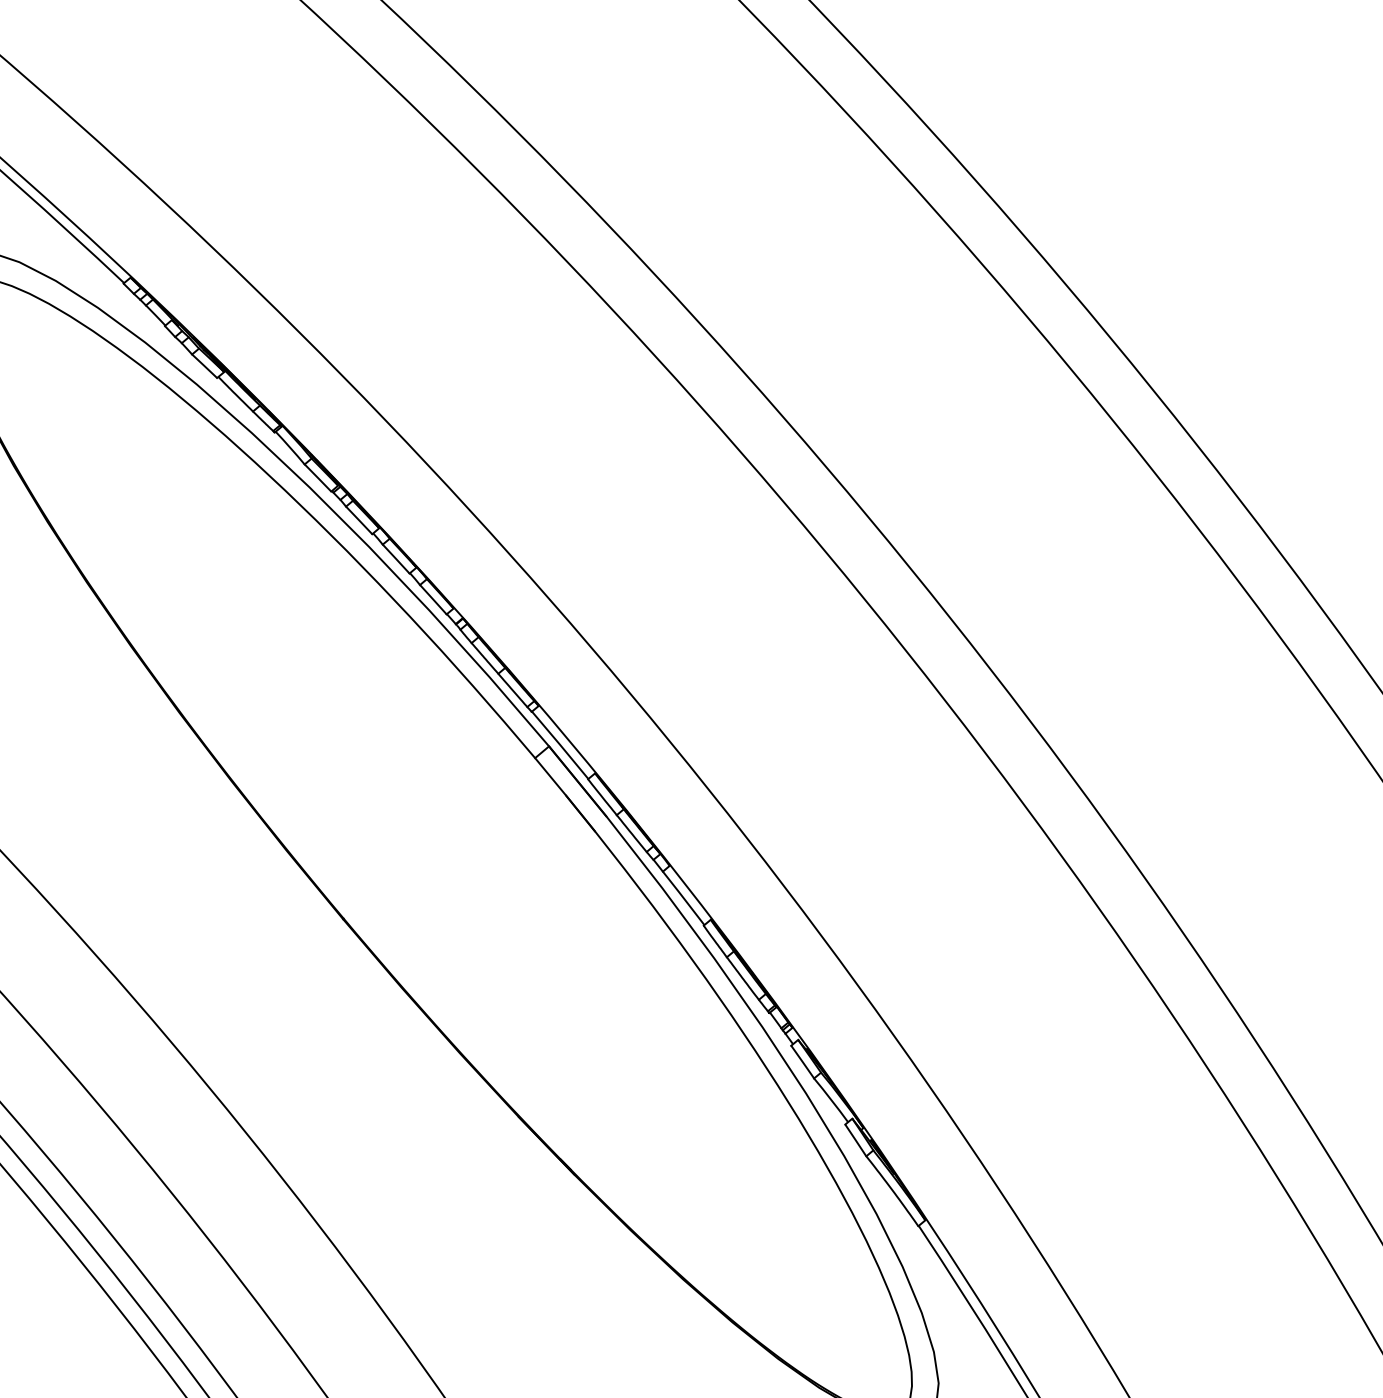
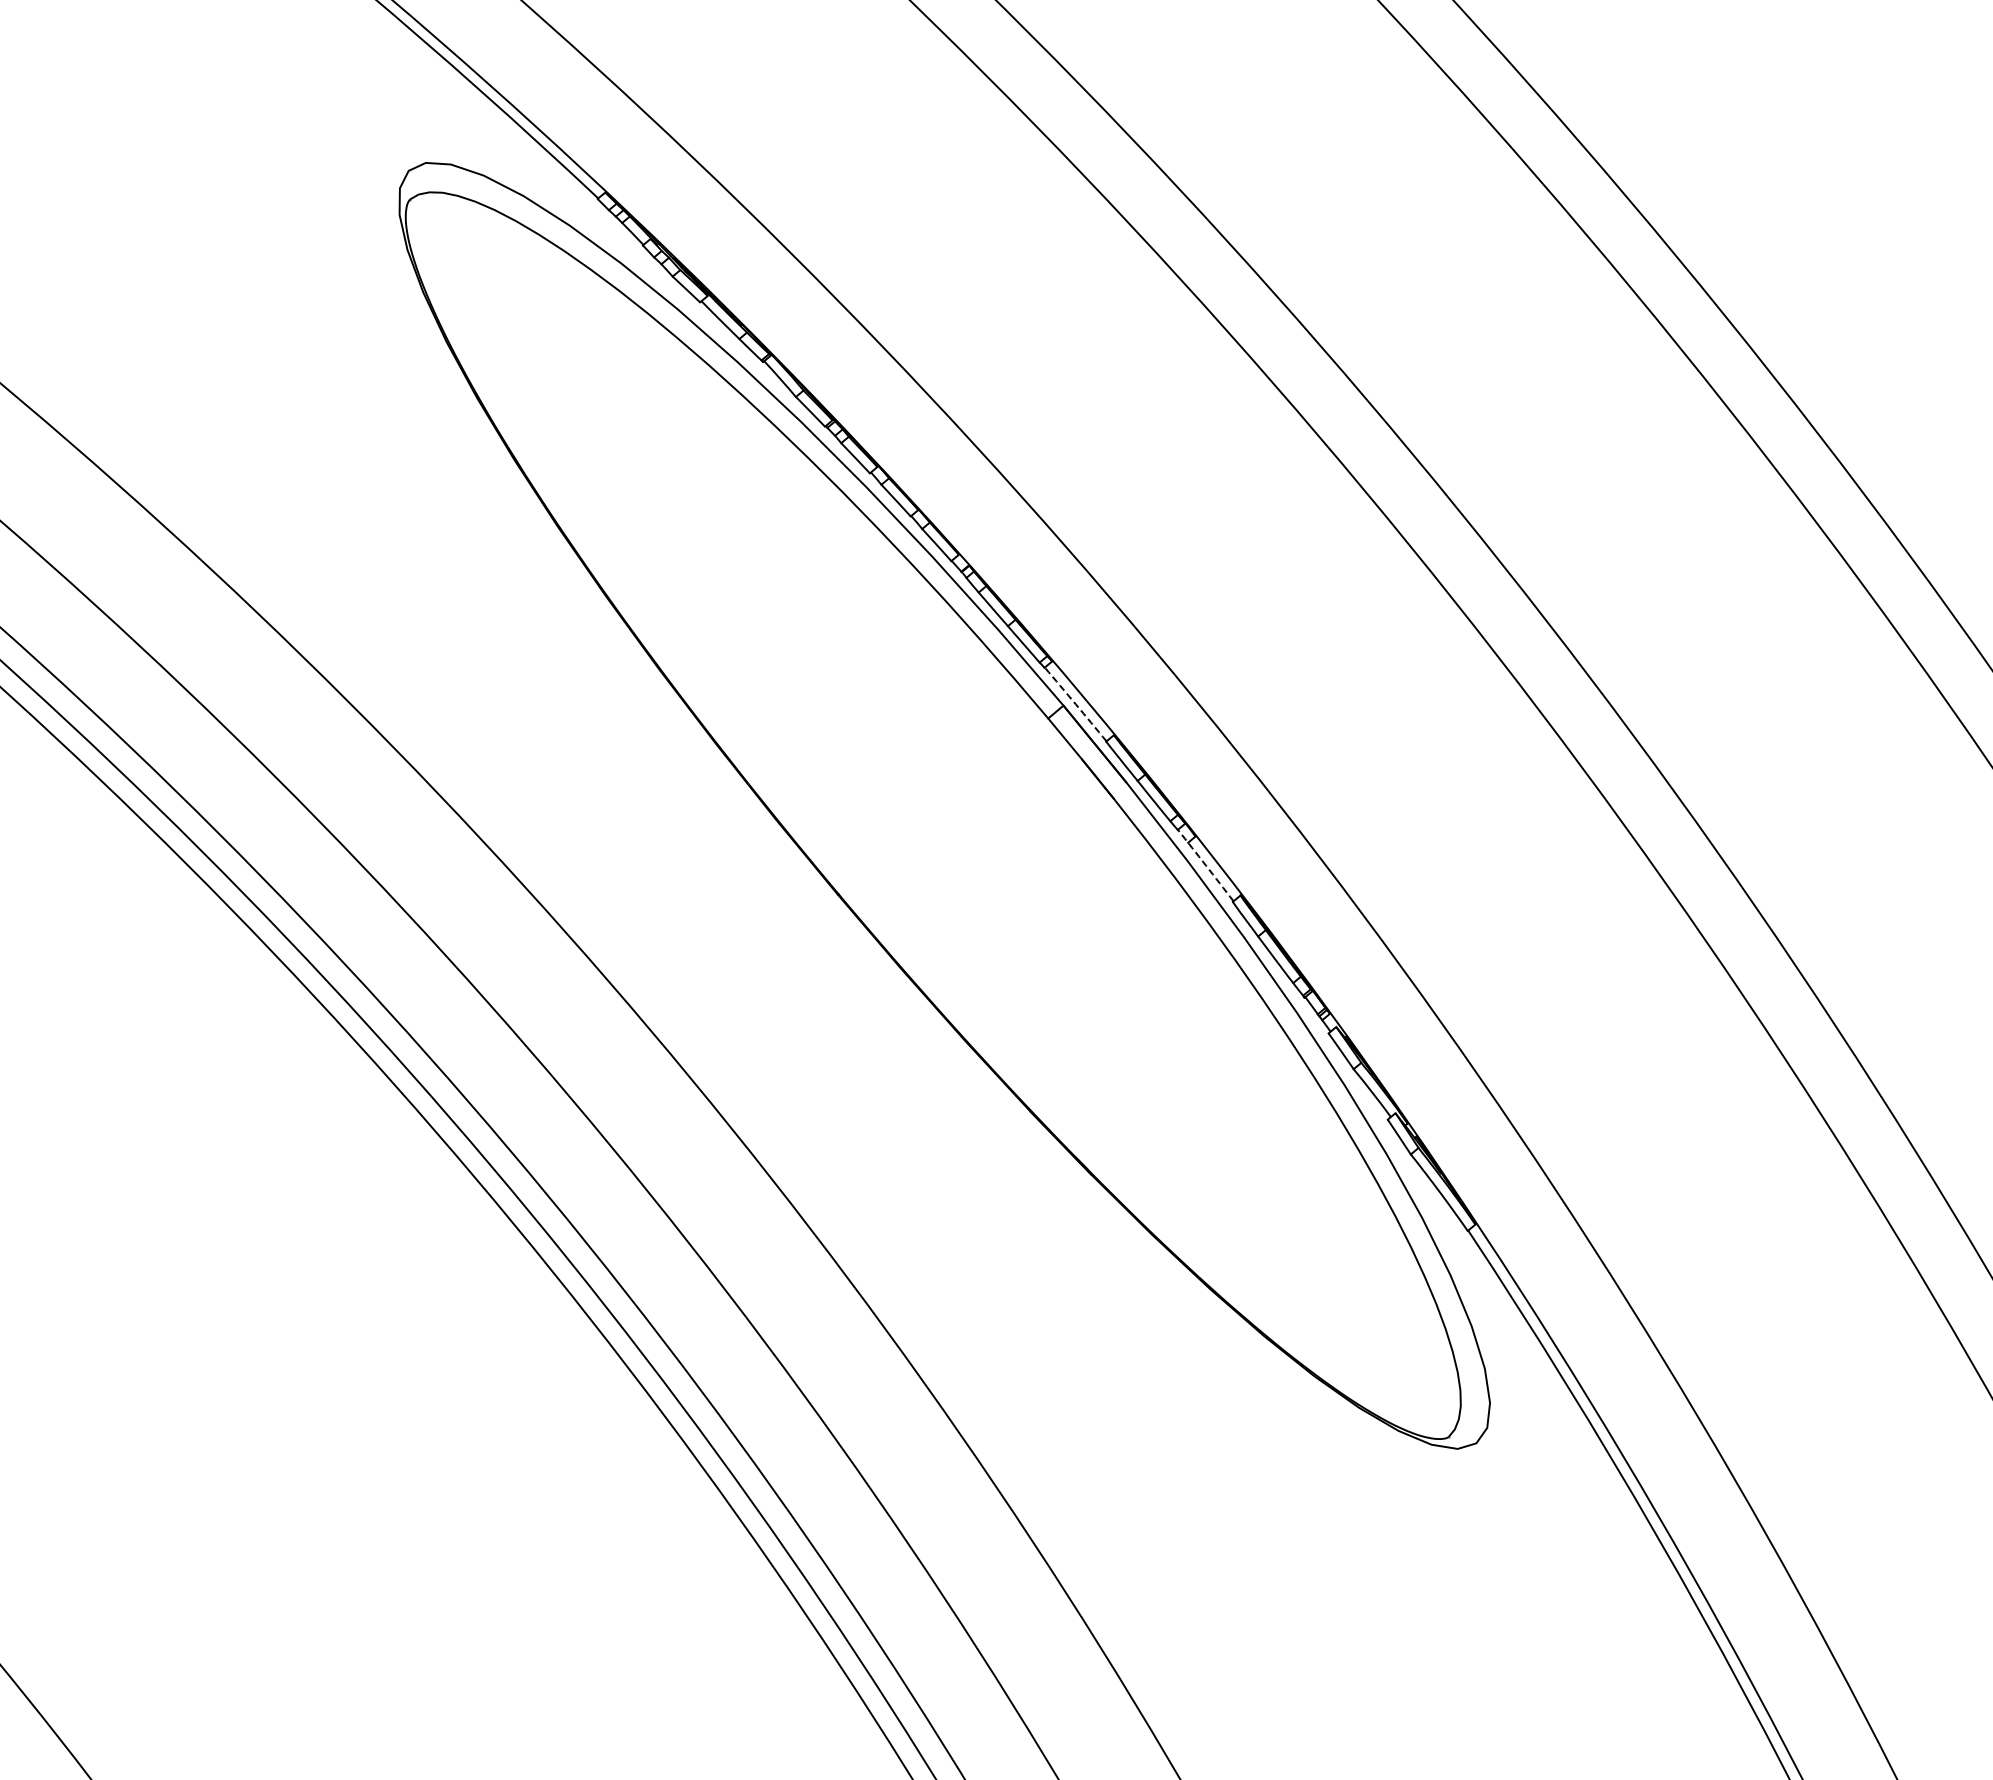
arc: (560, 745) -> (1075, 704), solid -> dashed
arc: (678, 892) -> (1205, 865), solid -> dashed

